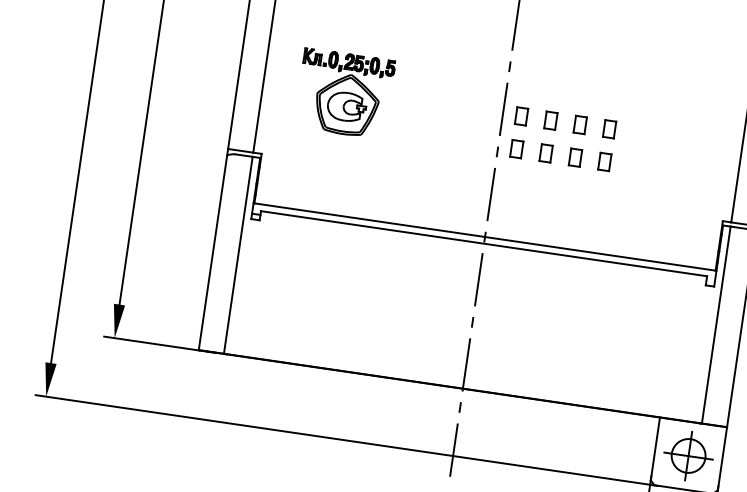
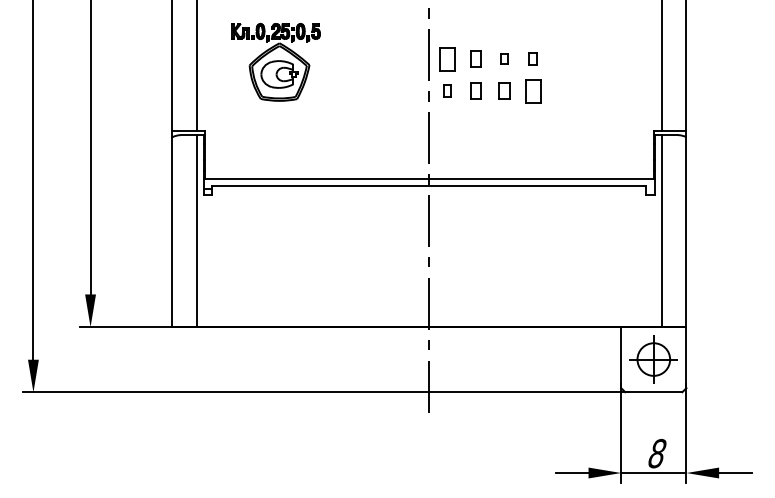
part: (521, 115) -> (447, 58), size x1.4
part: (580, 124) -> (504, 58), size x0.6
part: (609, 128) -> (532, 58), size x0.7
part: (516, 148) -> (447, 90), size x0.7
part: (604, 161) -> (532, 90), size x1.4

